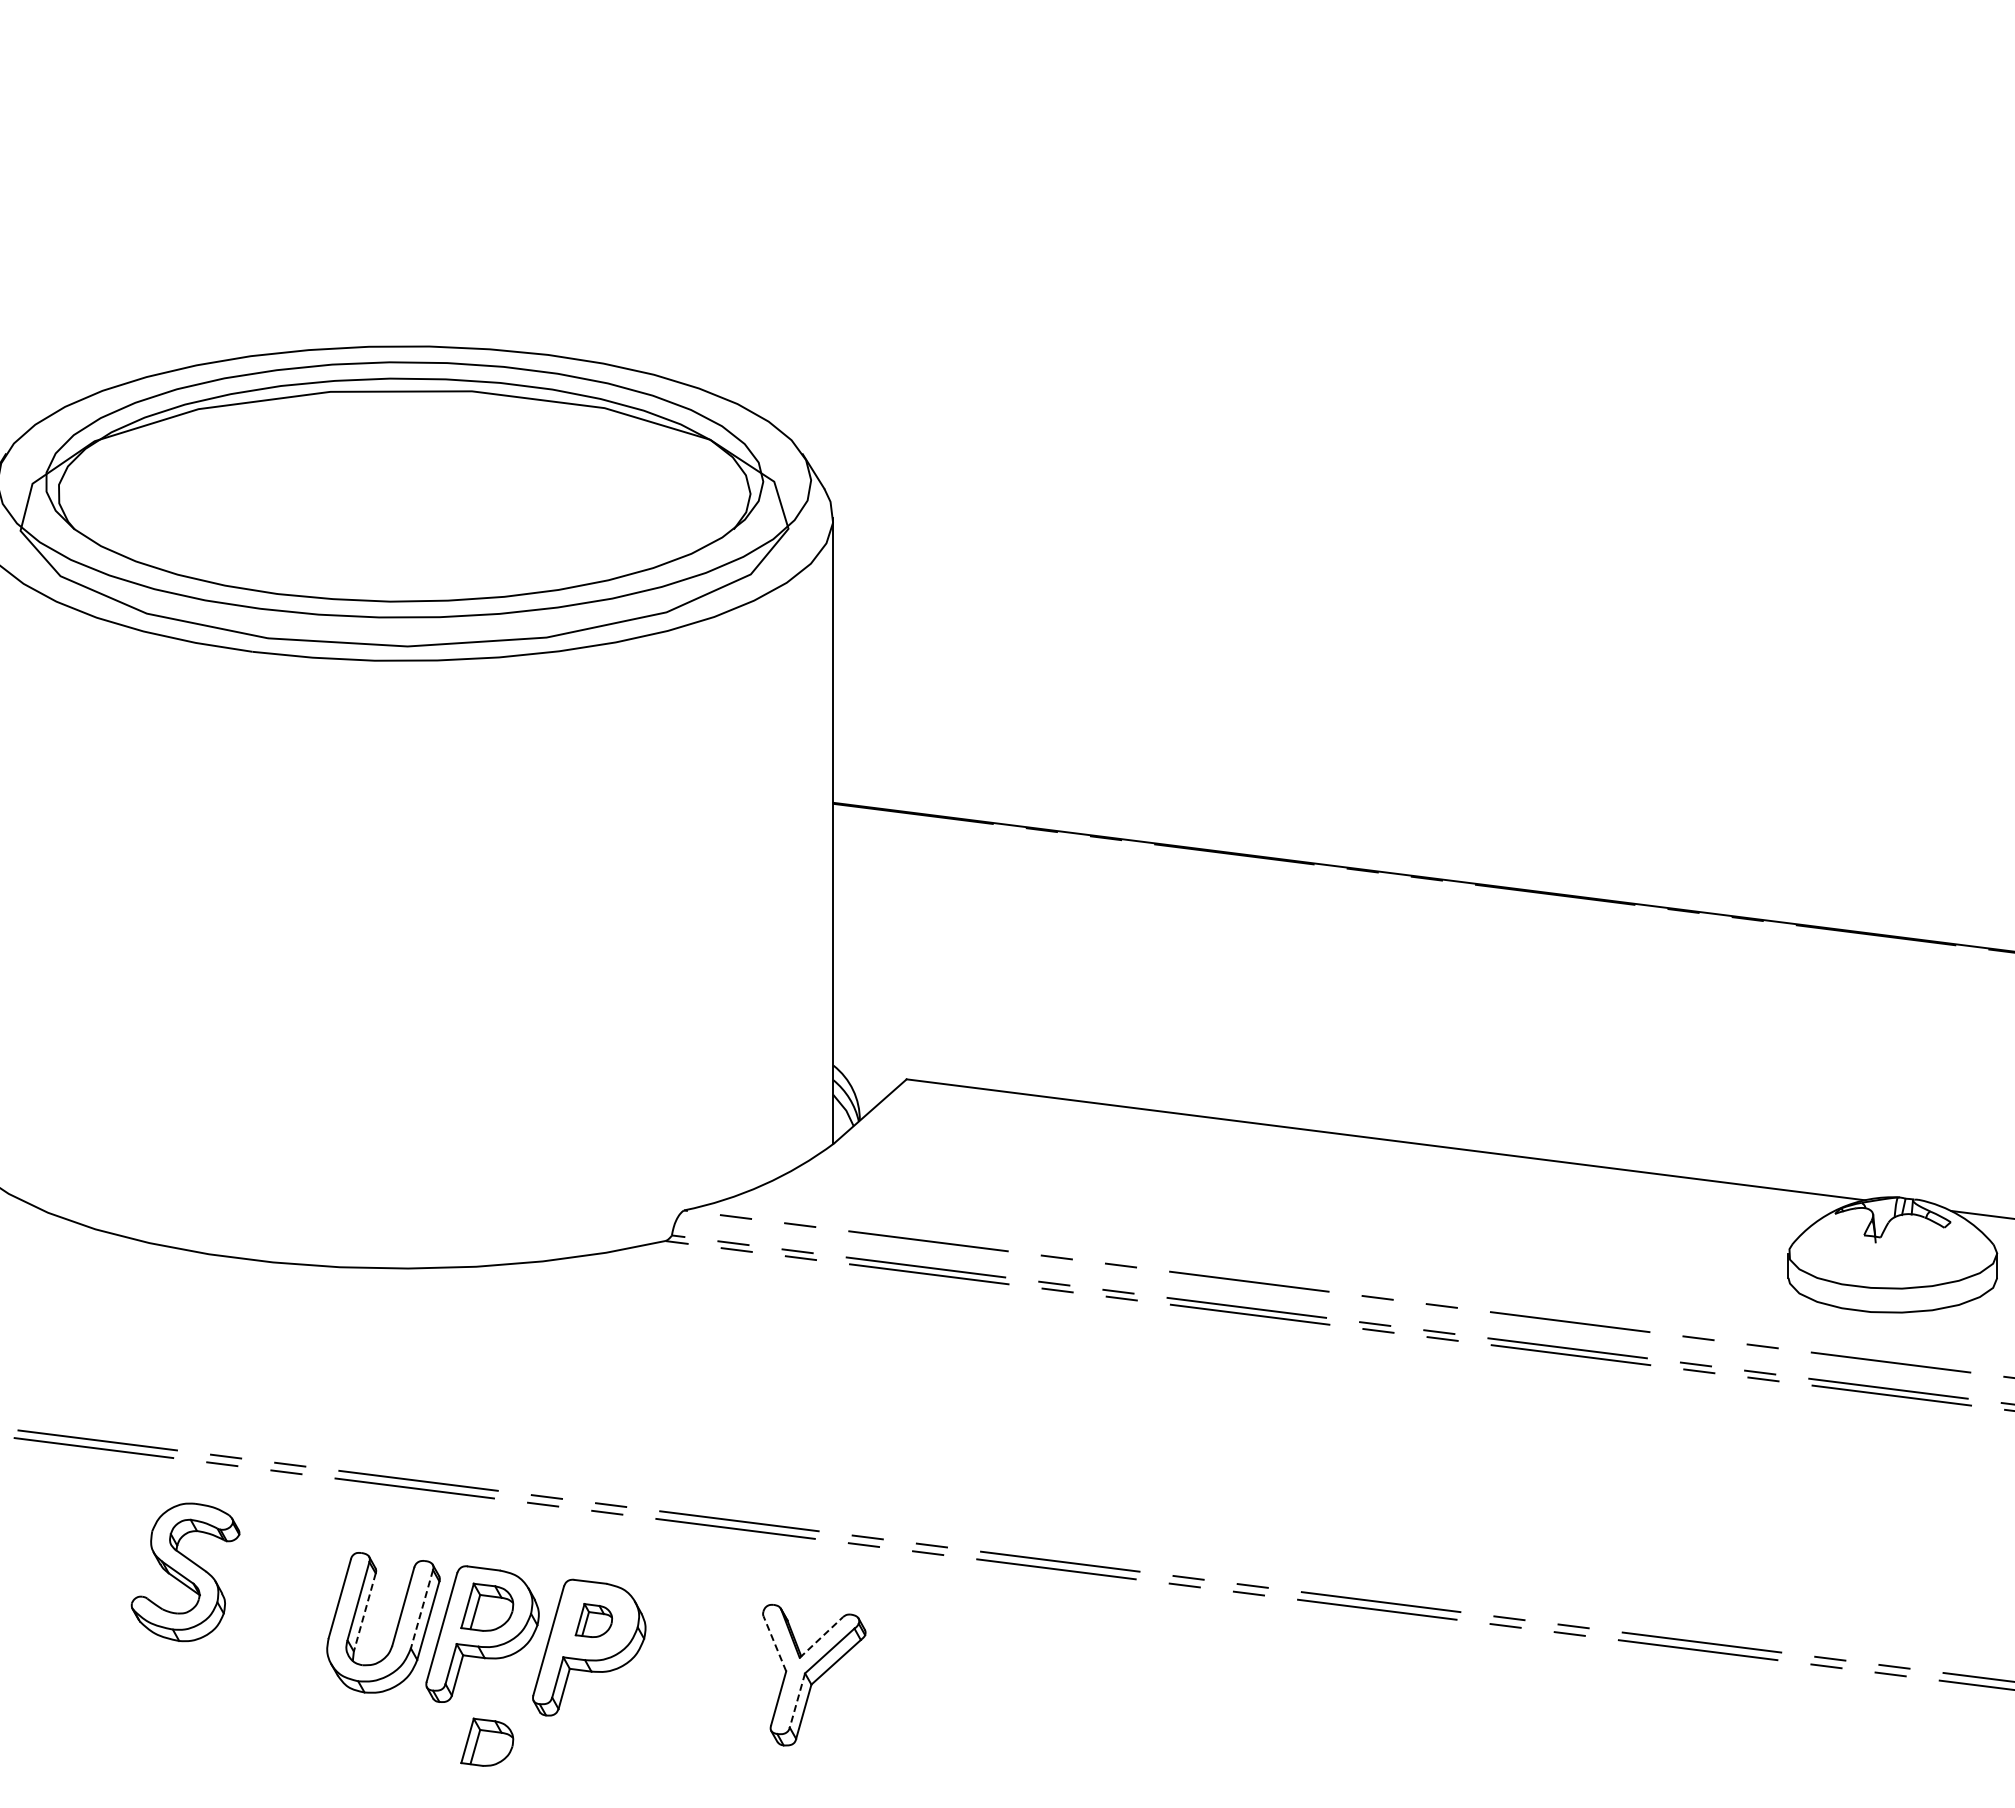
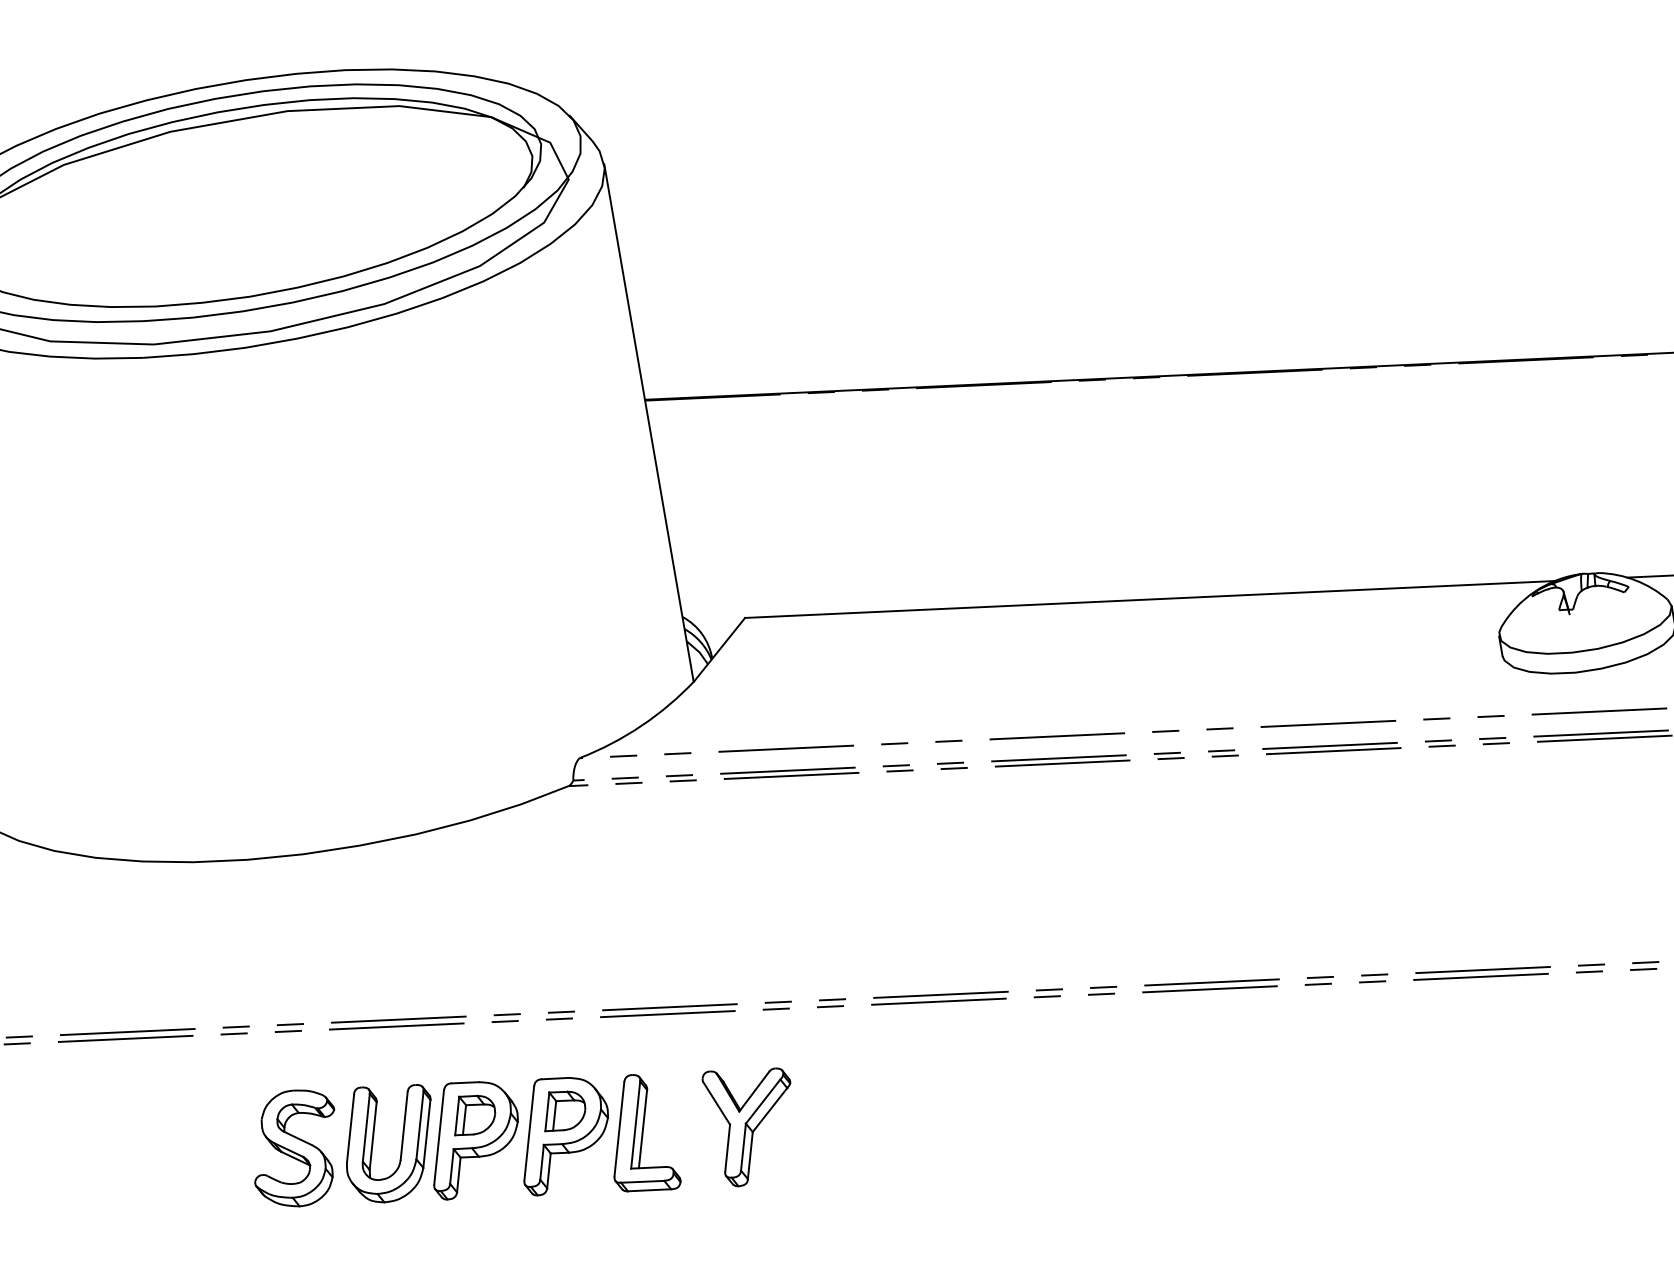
part: (185, 1572) -> (295, 1148), moved
line: (421, 1609) -> (419, 1125), dashed -> solid
line: (364, 1612) -> (372, 1136), dashed -> solid
part: (593, 1620) -> (563, 1110), size x1.43
line: (821, 1637) -> (754, 1091), dashed -> solid
line: (774, 1643) -> (716, 1103), dashed -> solid
part: (677, 1664) -> (639, 1134), added
line: (797, 1700) -> (743, 1147), dashed -> solid
part: (487, 1741) -> (493, 1225), removed

